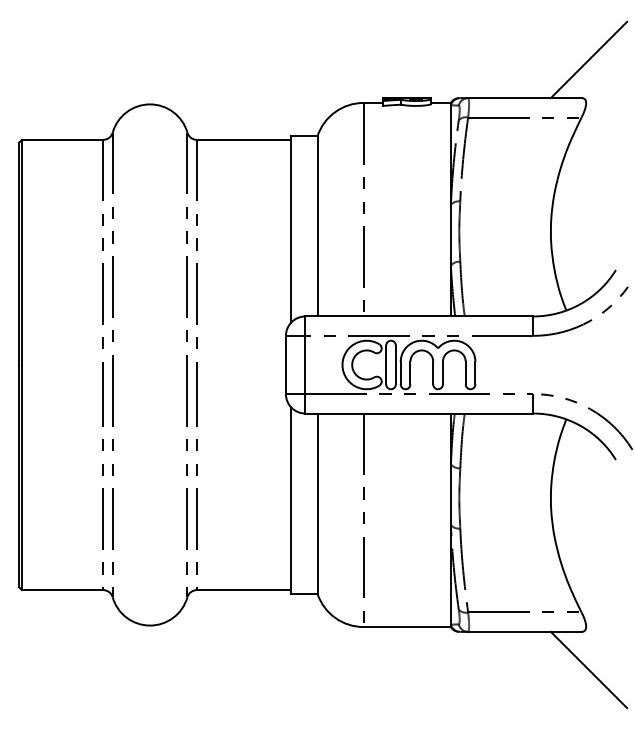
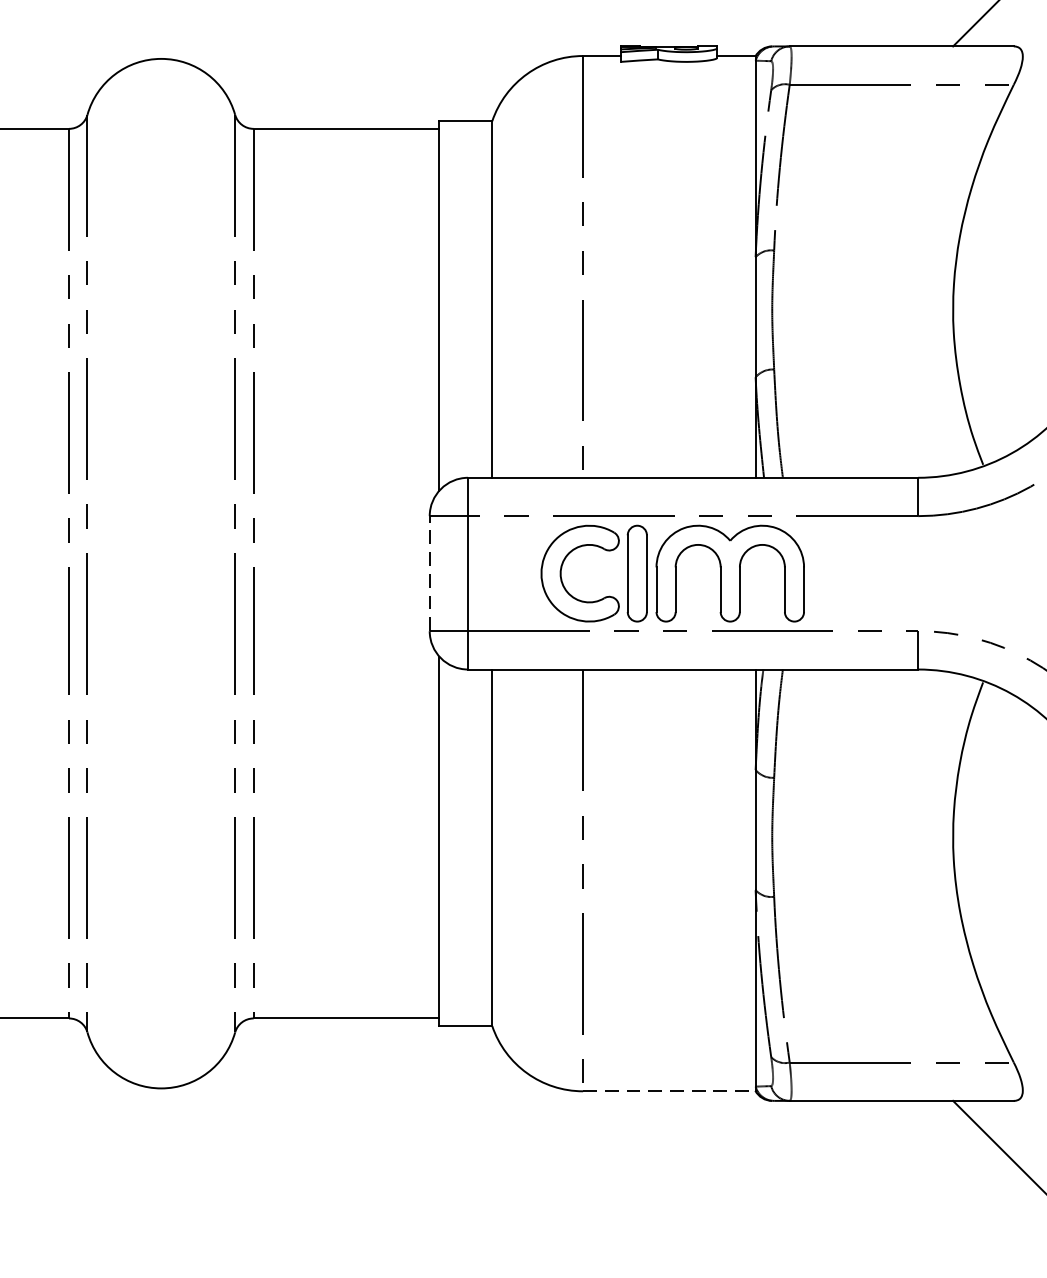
line: (285, 364) -> (428, 572), solid -> dashed
line: (407, 627) -> (669, 1092), solid -> dashed

